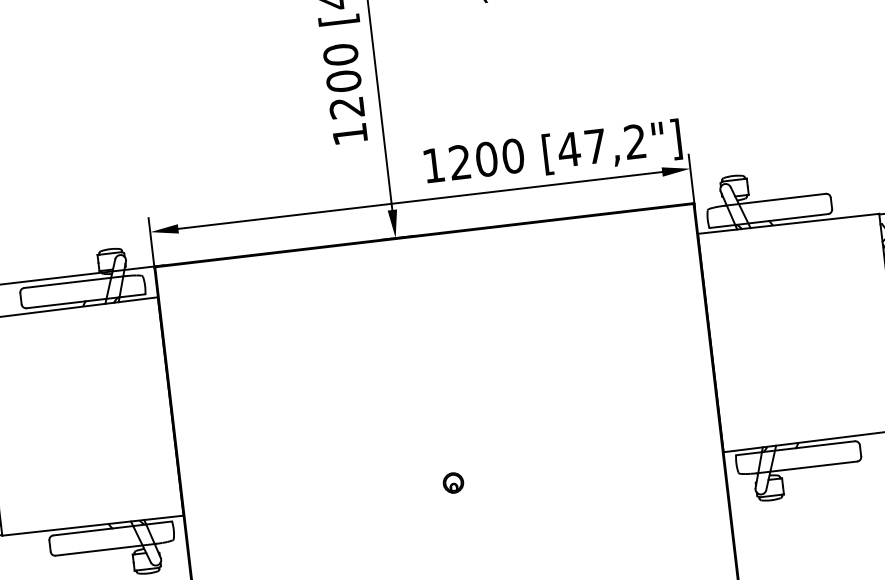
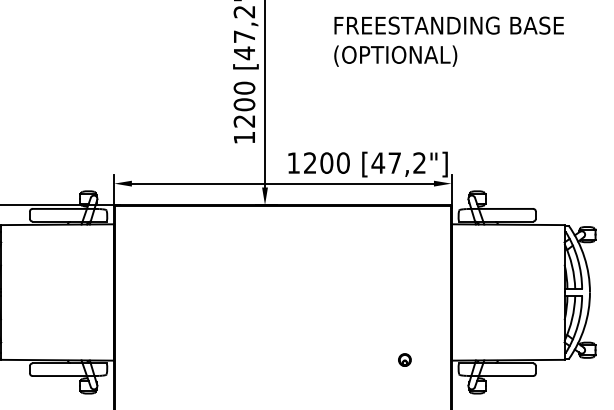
part: (452, 482) -> (404, 359), moved

